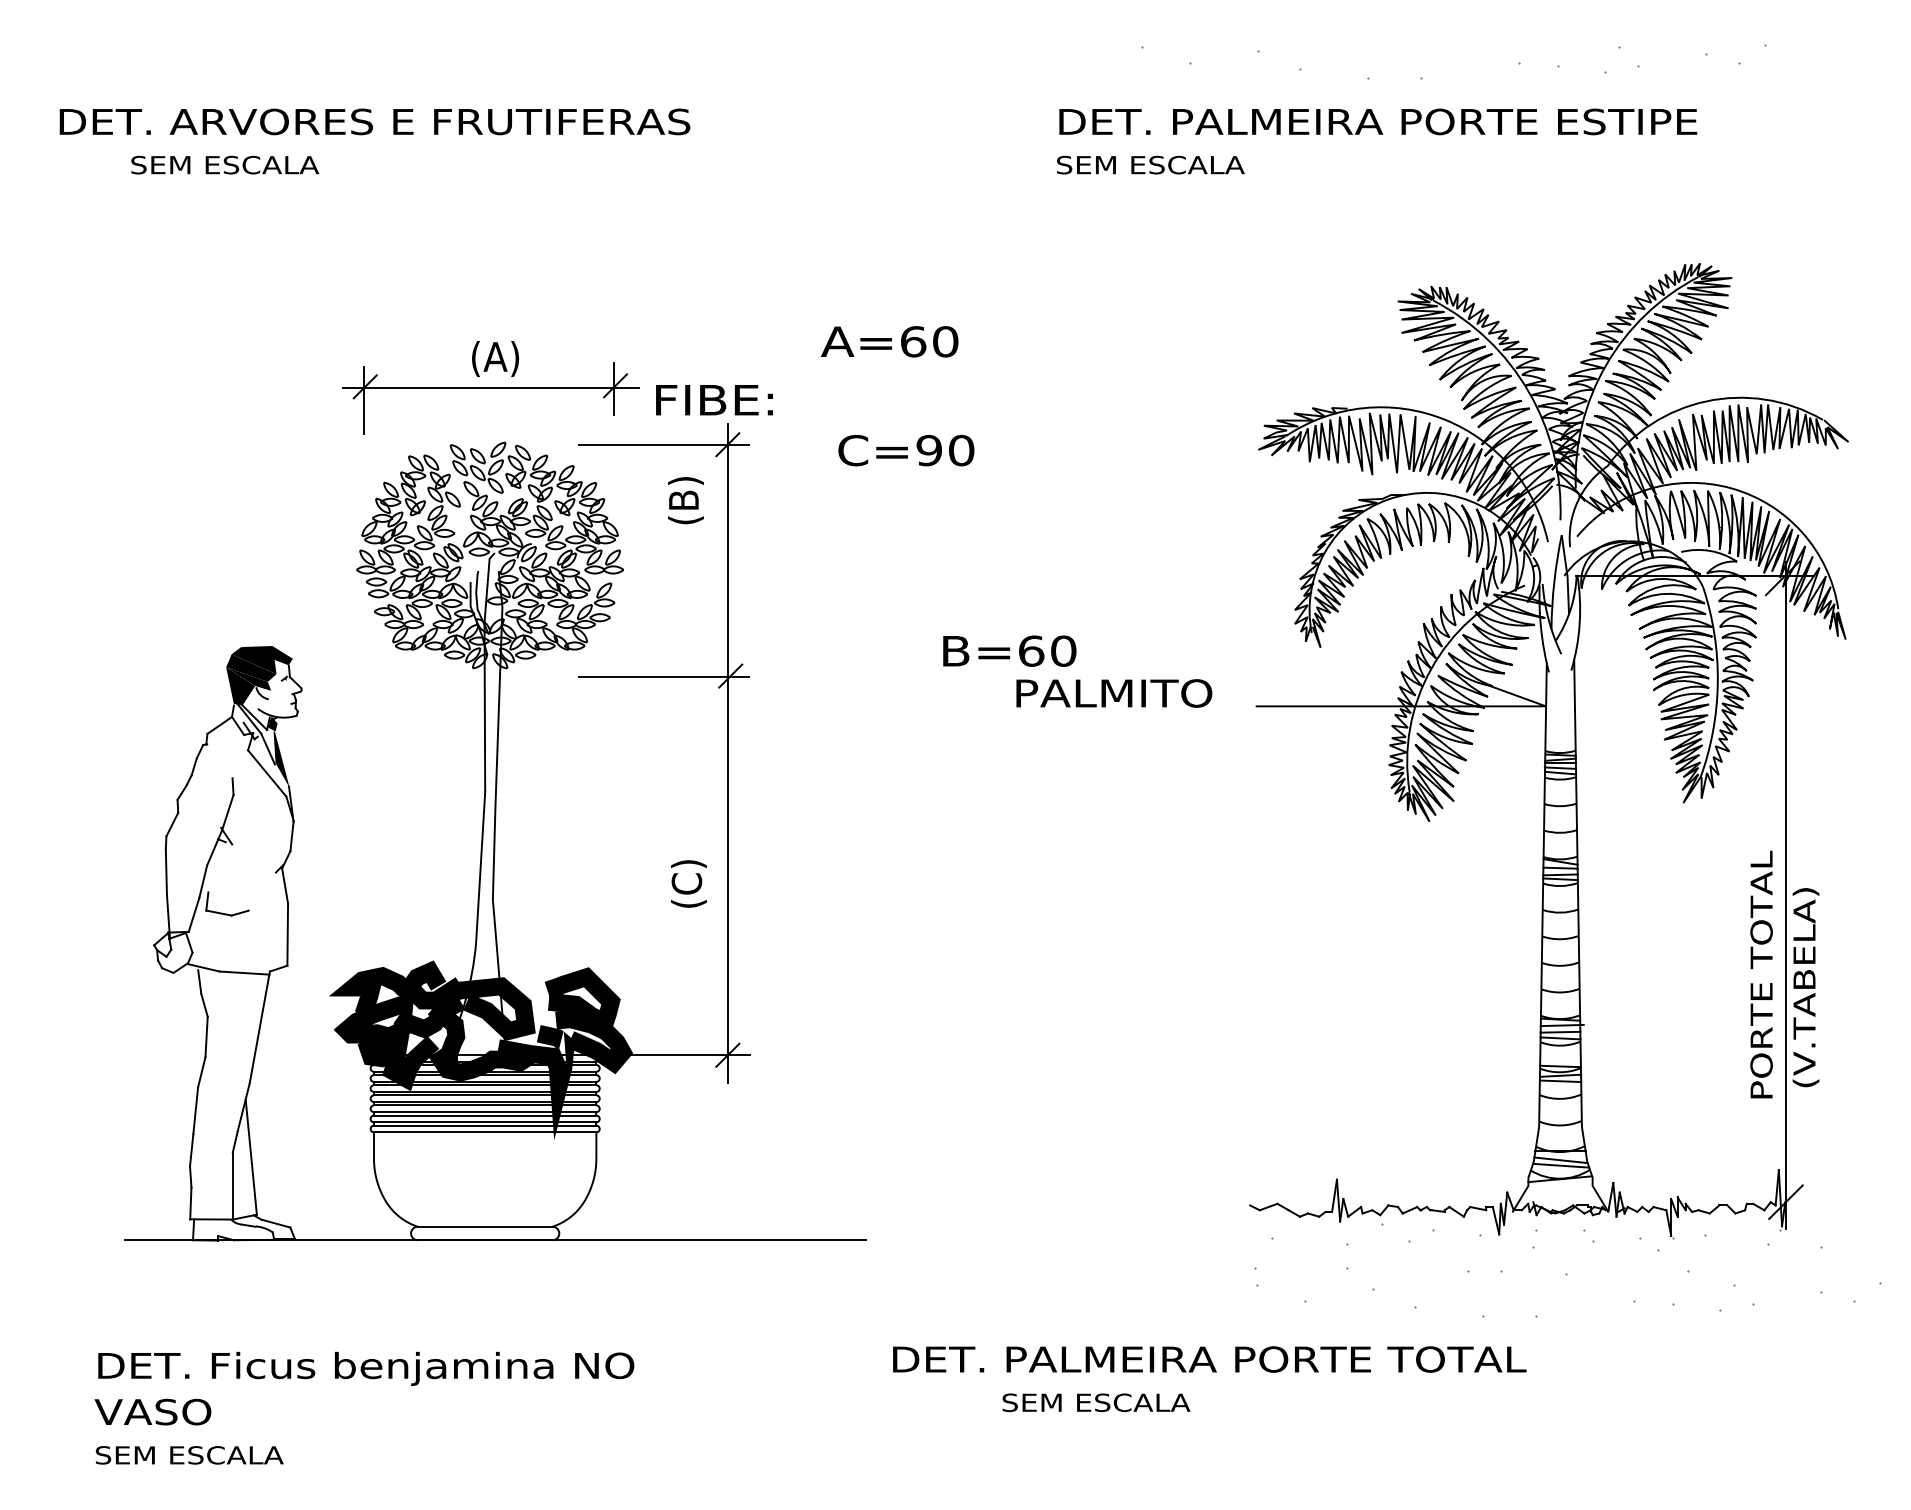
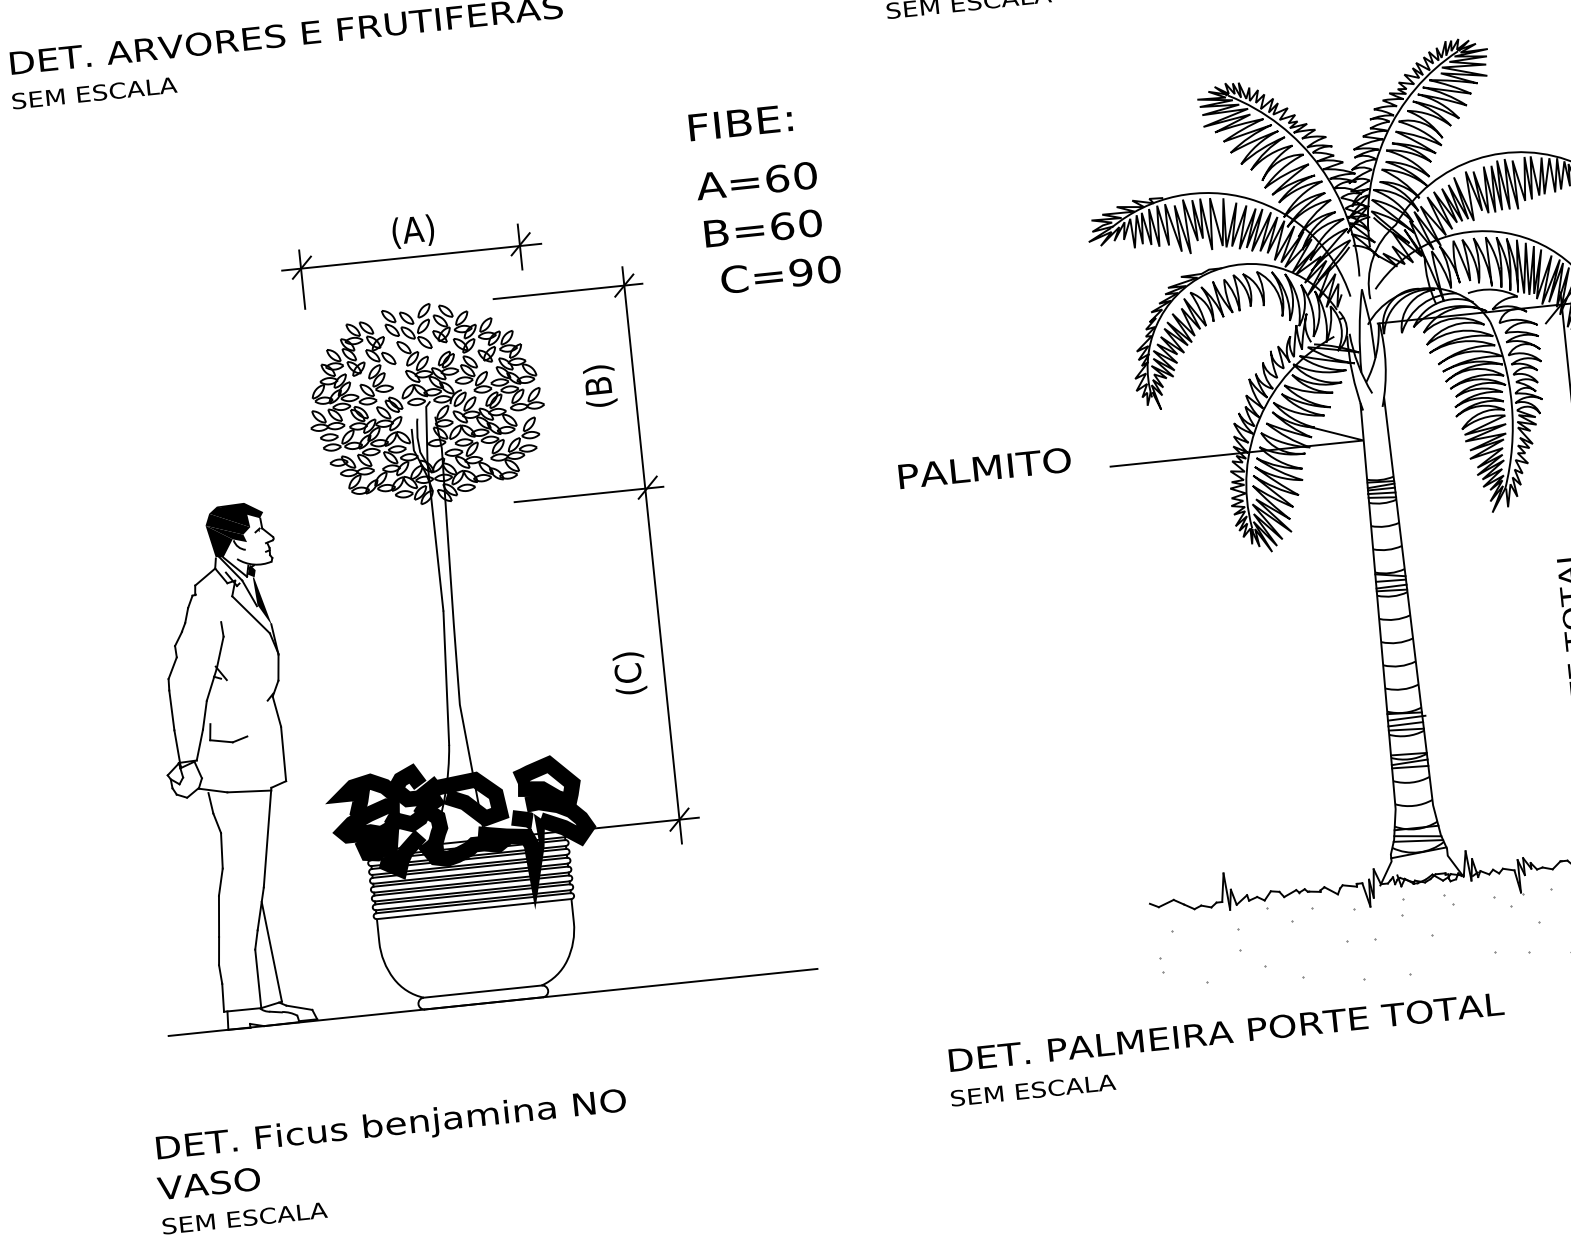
text: (225, 164) -> (94, 92), moved
text: (714, 400) -> (740, 123), moved
text: (685, 500) -> (599, 386), moved
text: (1009, 650) -> (763, 227), moved
text: (1209, 1359) -> (1226, 1032), moved

